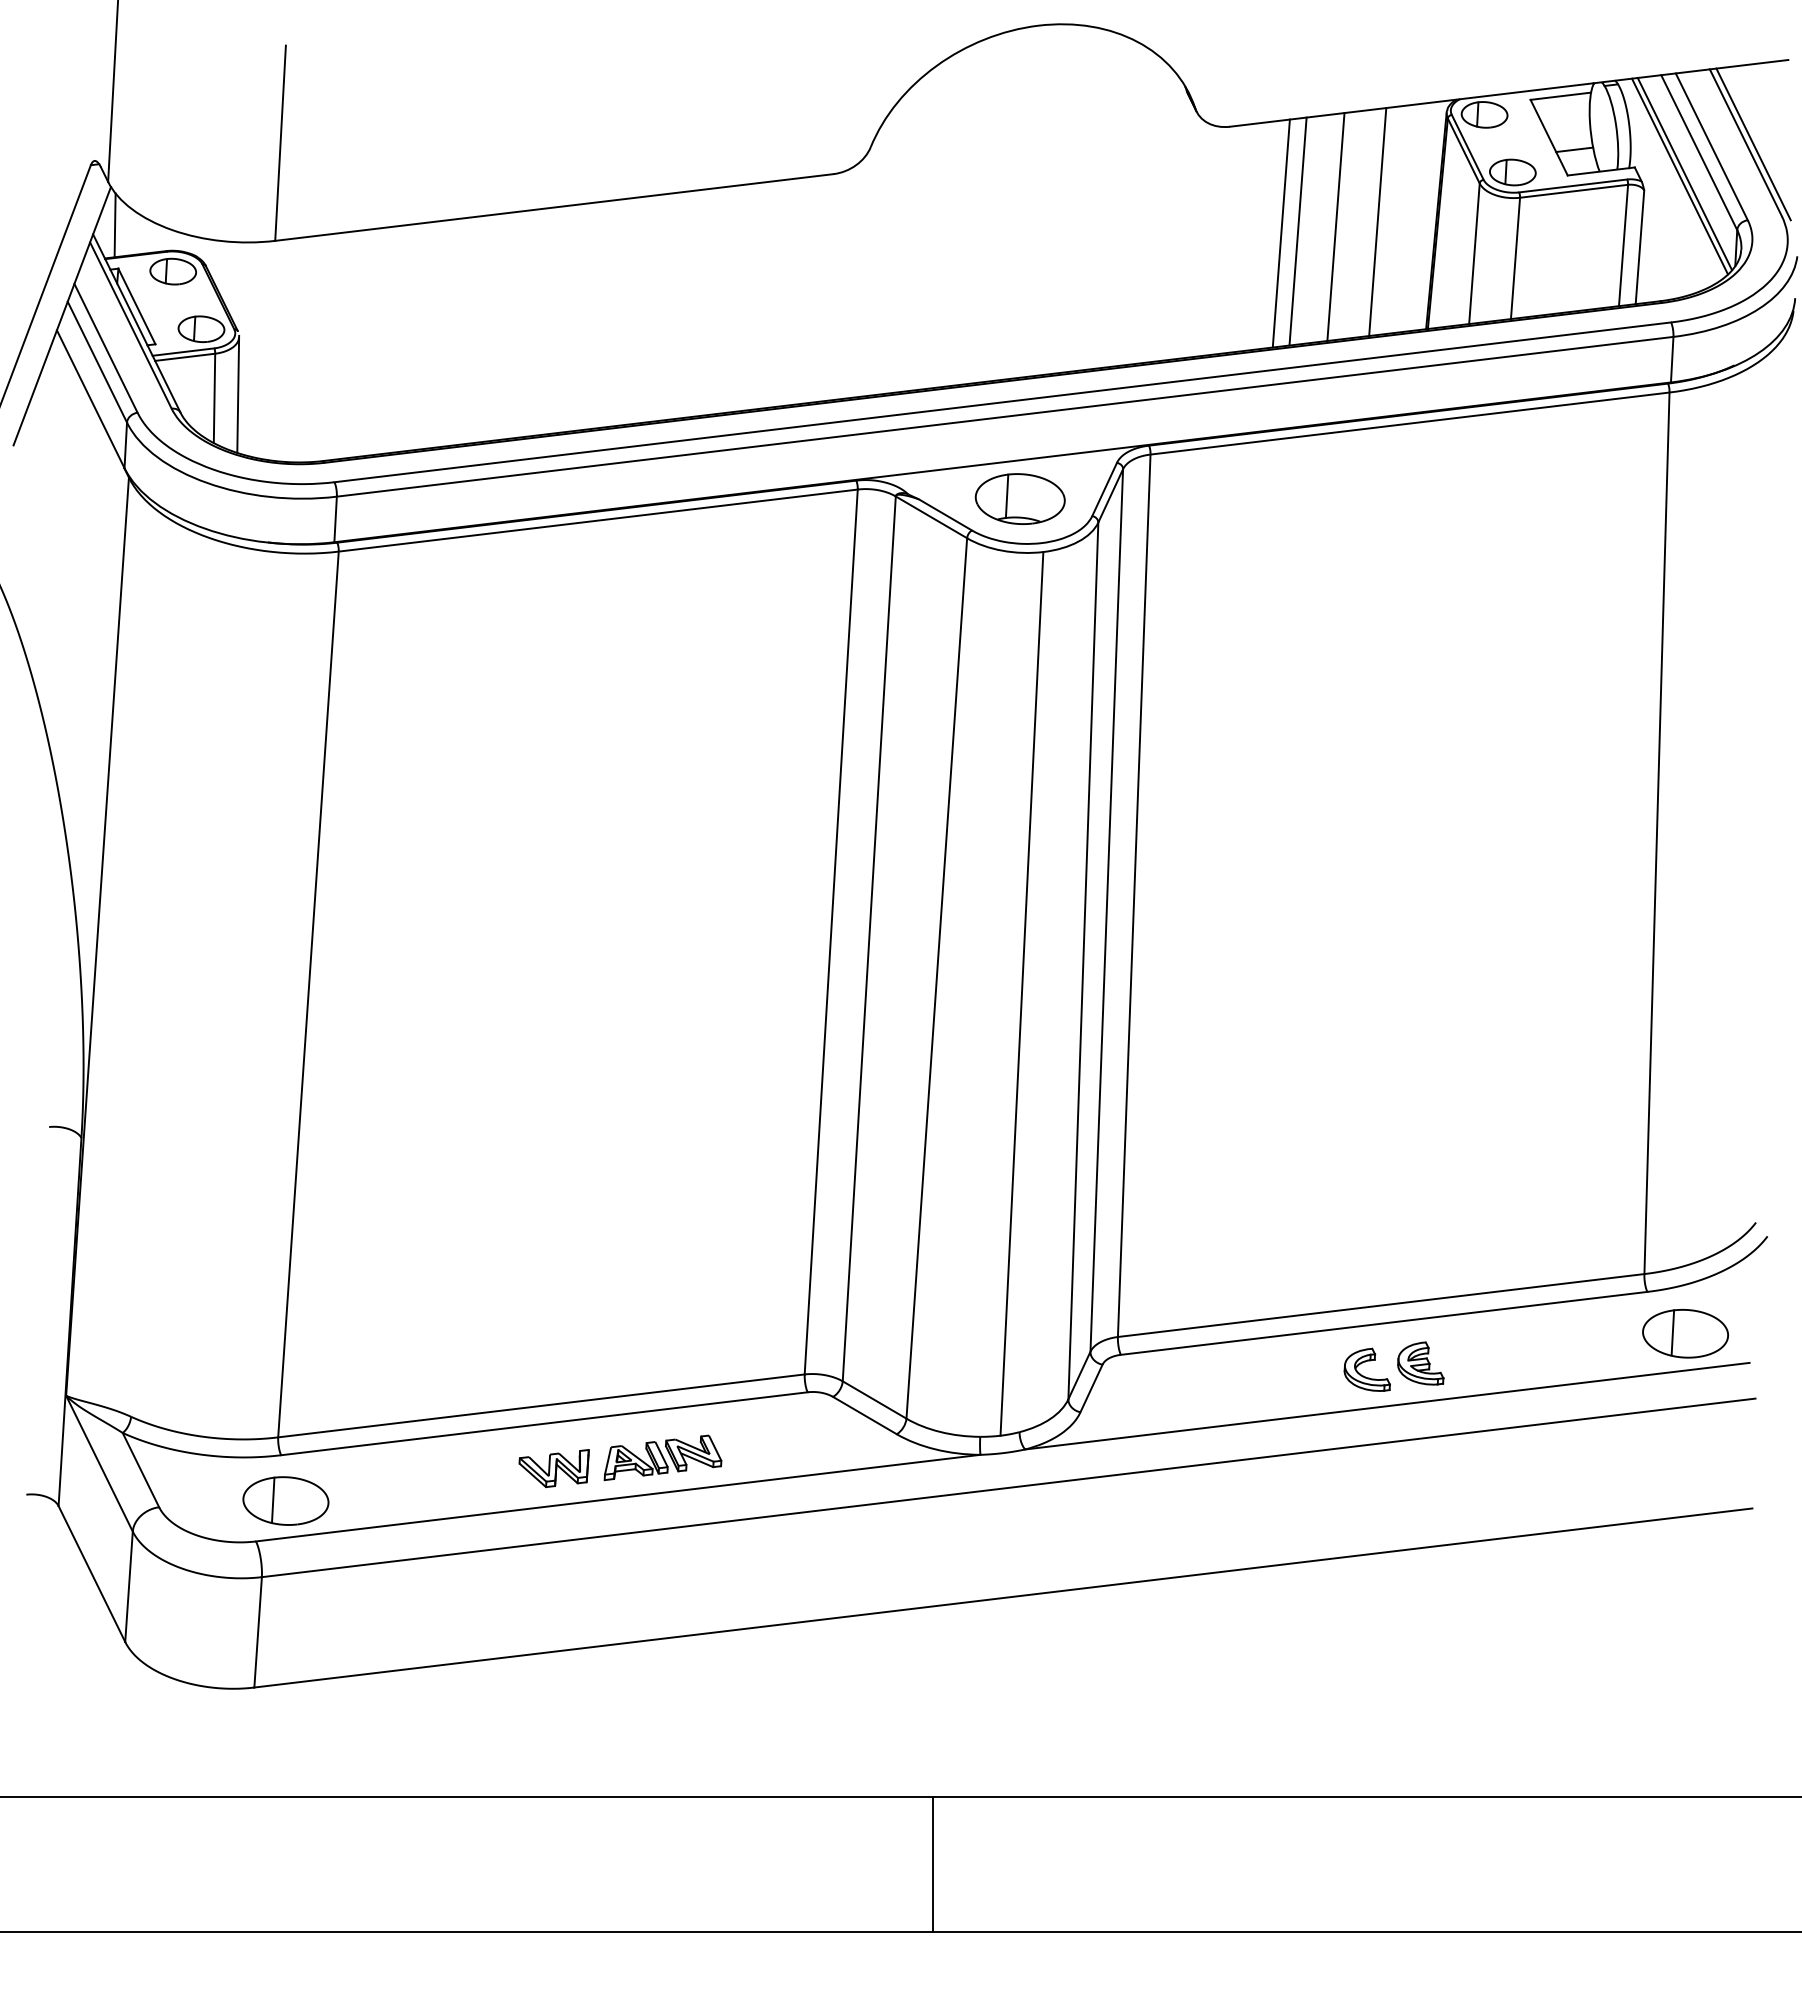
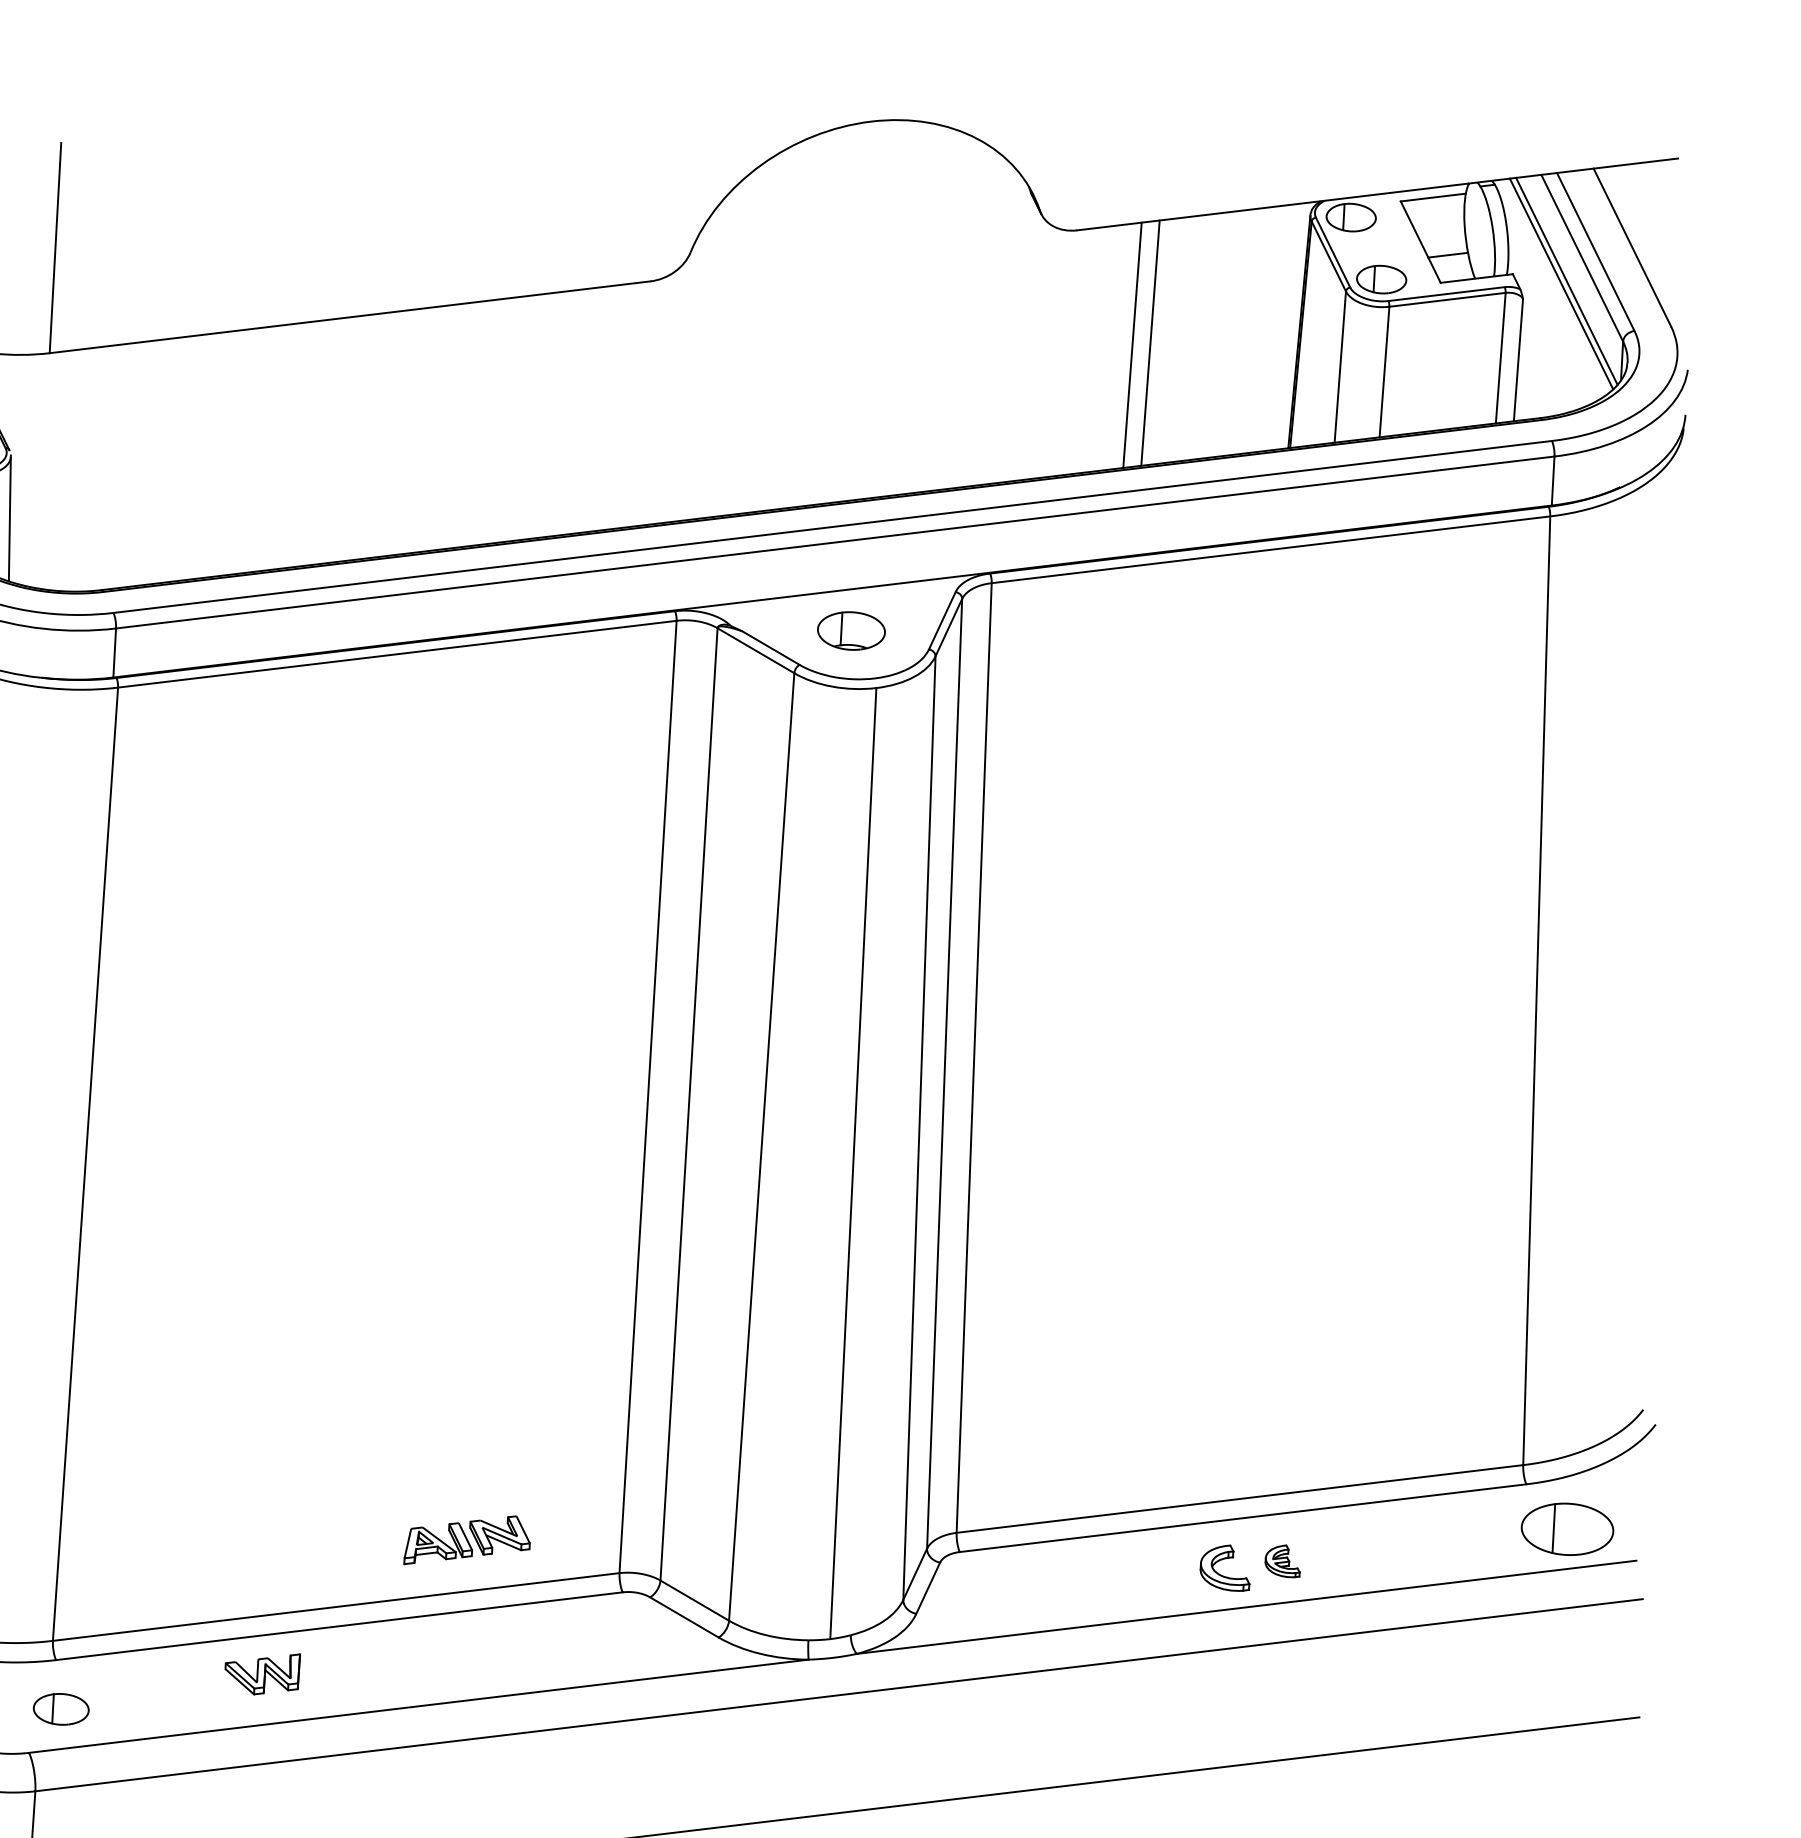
line: (1753, 144) -> (1640, 249), removed
line: (1377, 222) -> (1235, 333), removed
line: (1335, 227) -> (1190, 338), removed
part: (1019, 498) -> (850, 630), size x0.7
part: (1420, 1363) -> (1282, 1561), size x0.7
part: (662, 1457) -> (466, 1539), moved
part: (553, 1468) -> (262, 1674), moved
part: (285, 1500) -> (60, 1708), size x0.6

